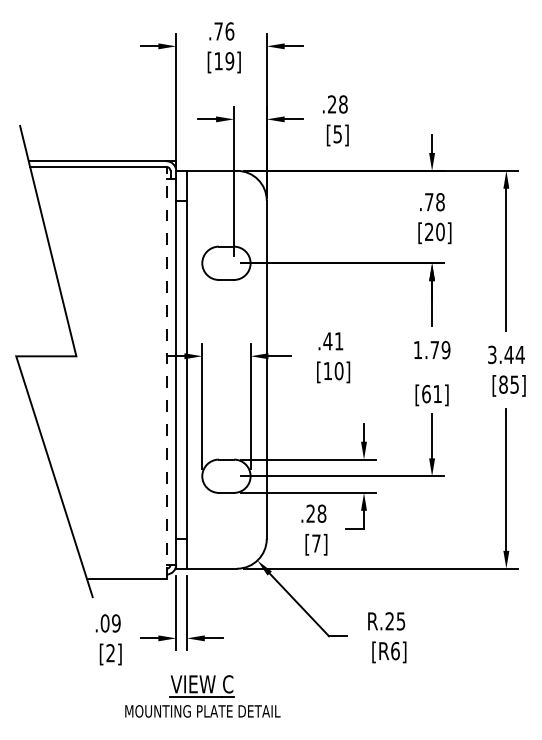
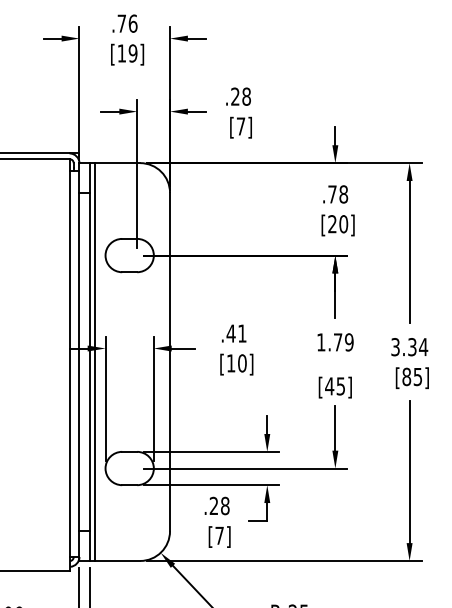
text: (337, 134) -> (240, 126), [5] -> [7]
text: (508, 354) -> (411, 346), 3.44 -> 3.34
line: (191, 369) -> (94, 361), added
line: (167, 372) -> (70, 364), dashed -> solid
text: (431, 393) -> (334, 385), [61] -> [45]

